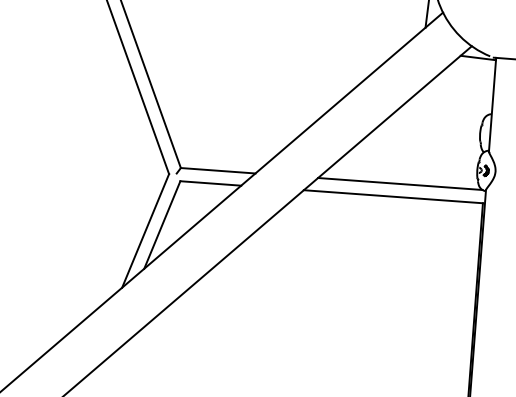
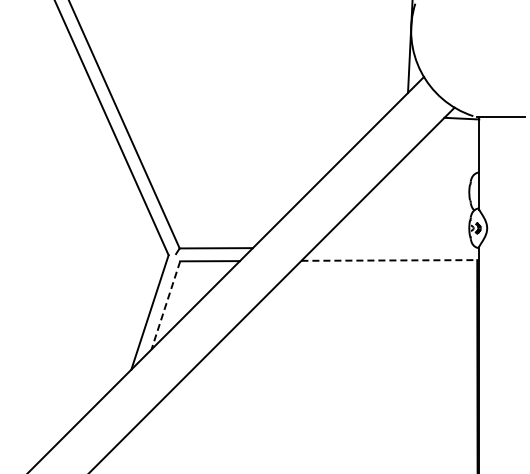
line: (399, 183) -> (394, 247), removed
line: (393, 196) -> (389, 260), solid -> dashed
line: (161, 225) -> (165, 305), solid -> dashed

